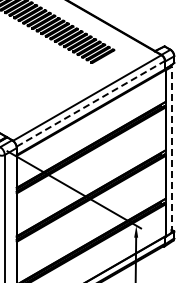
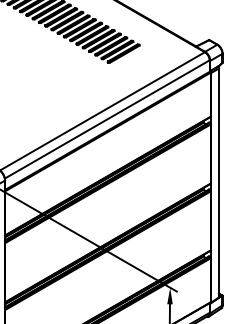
line: (90, 103) -> (106, 118), dashed -> solid
line: (171, 149) -> (218, 182), dashed -> solid

